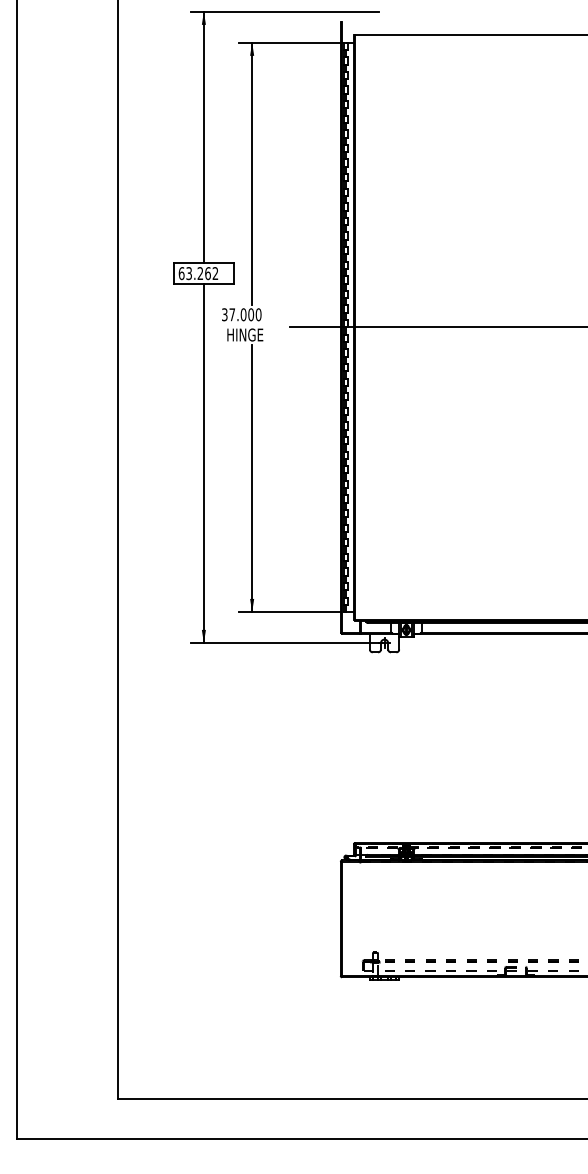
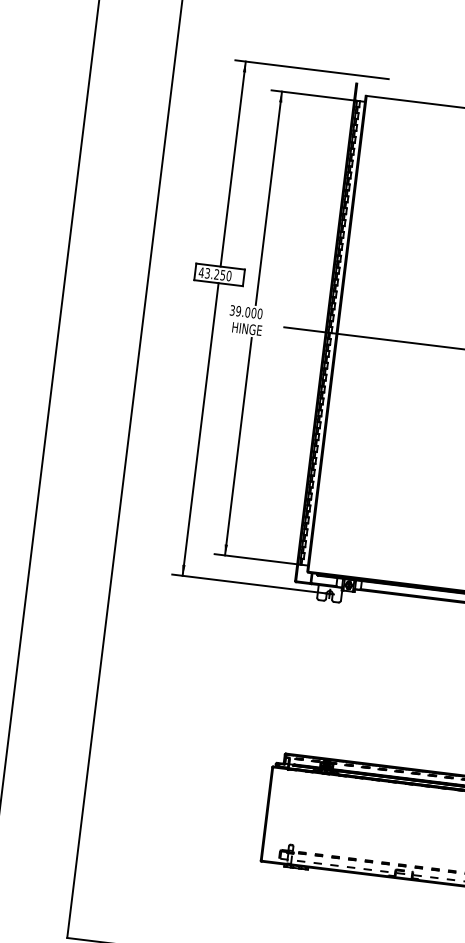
text: (198, 273) -> (215, 274), 63.262 -> 43.250
text: (232, 314) -> (238, 311), 37.000 -> 39.000

